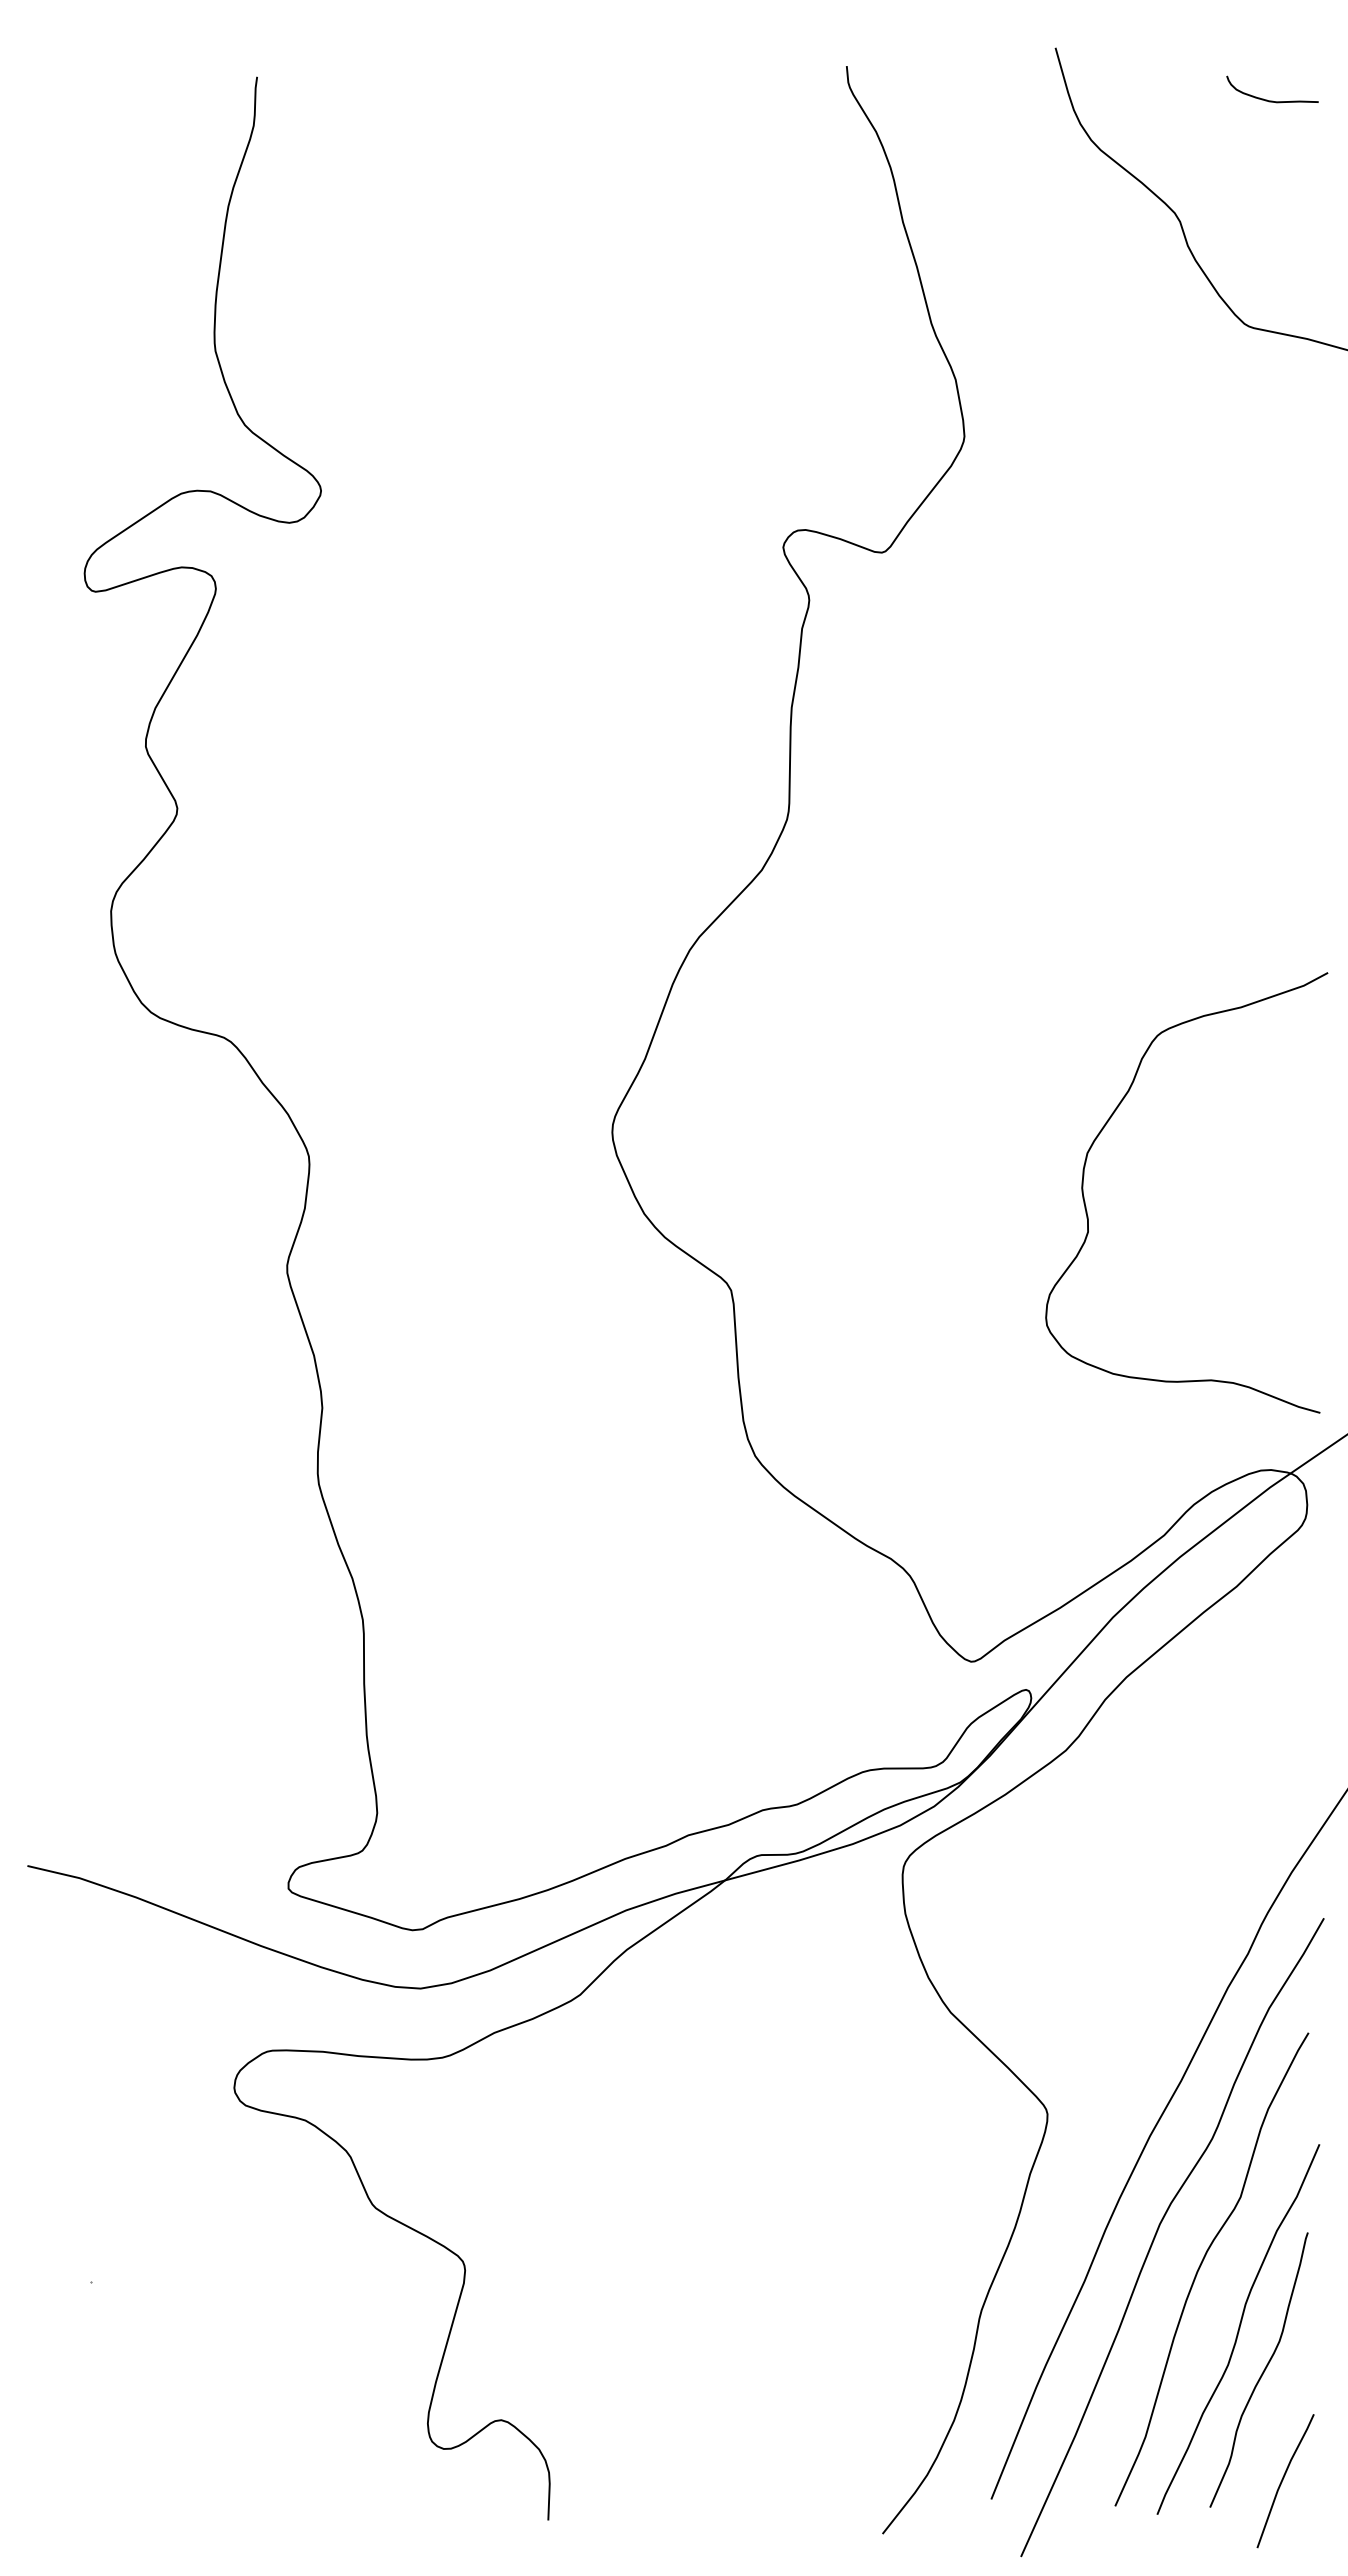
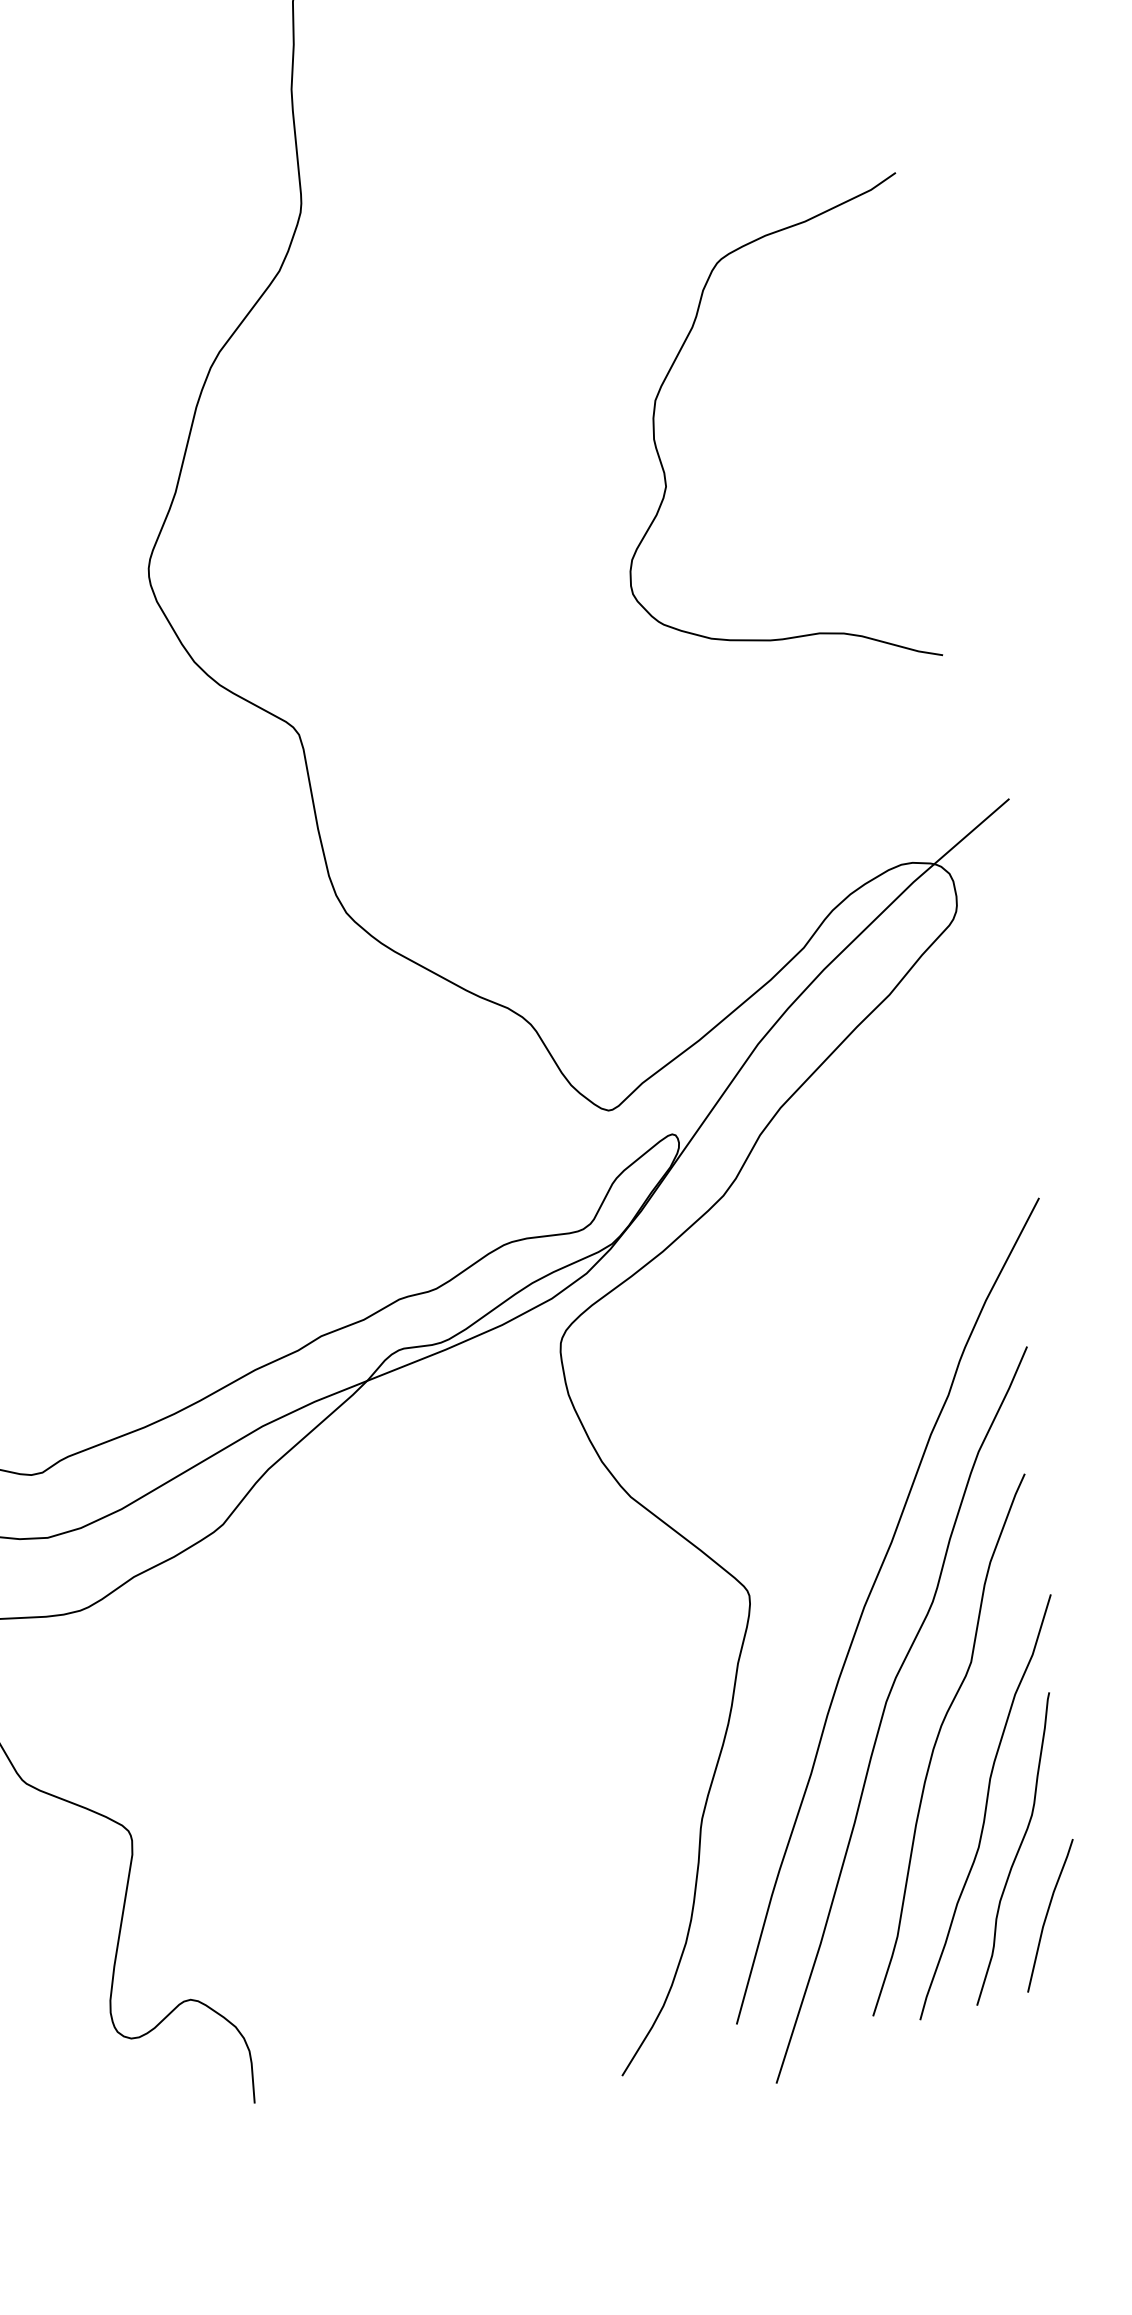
curve: (1087, 1211) -> (662, 464), moved
line: (1283, 2480) -> (1048, 1915), moved

